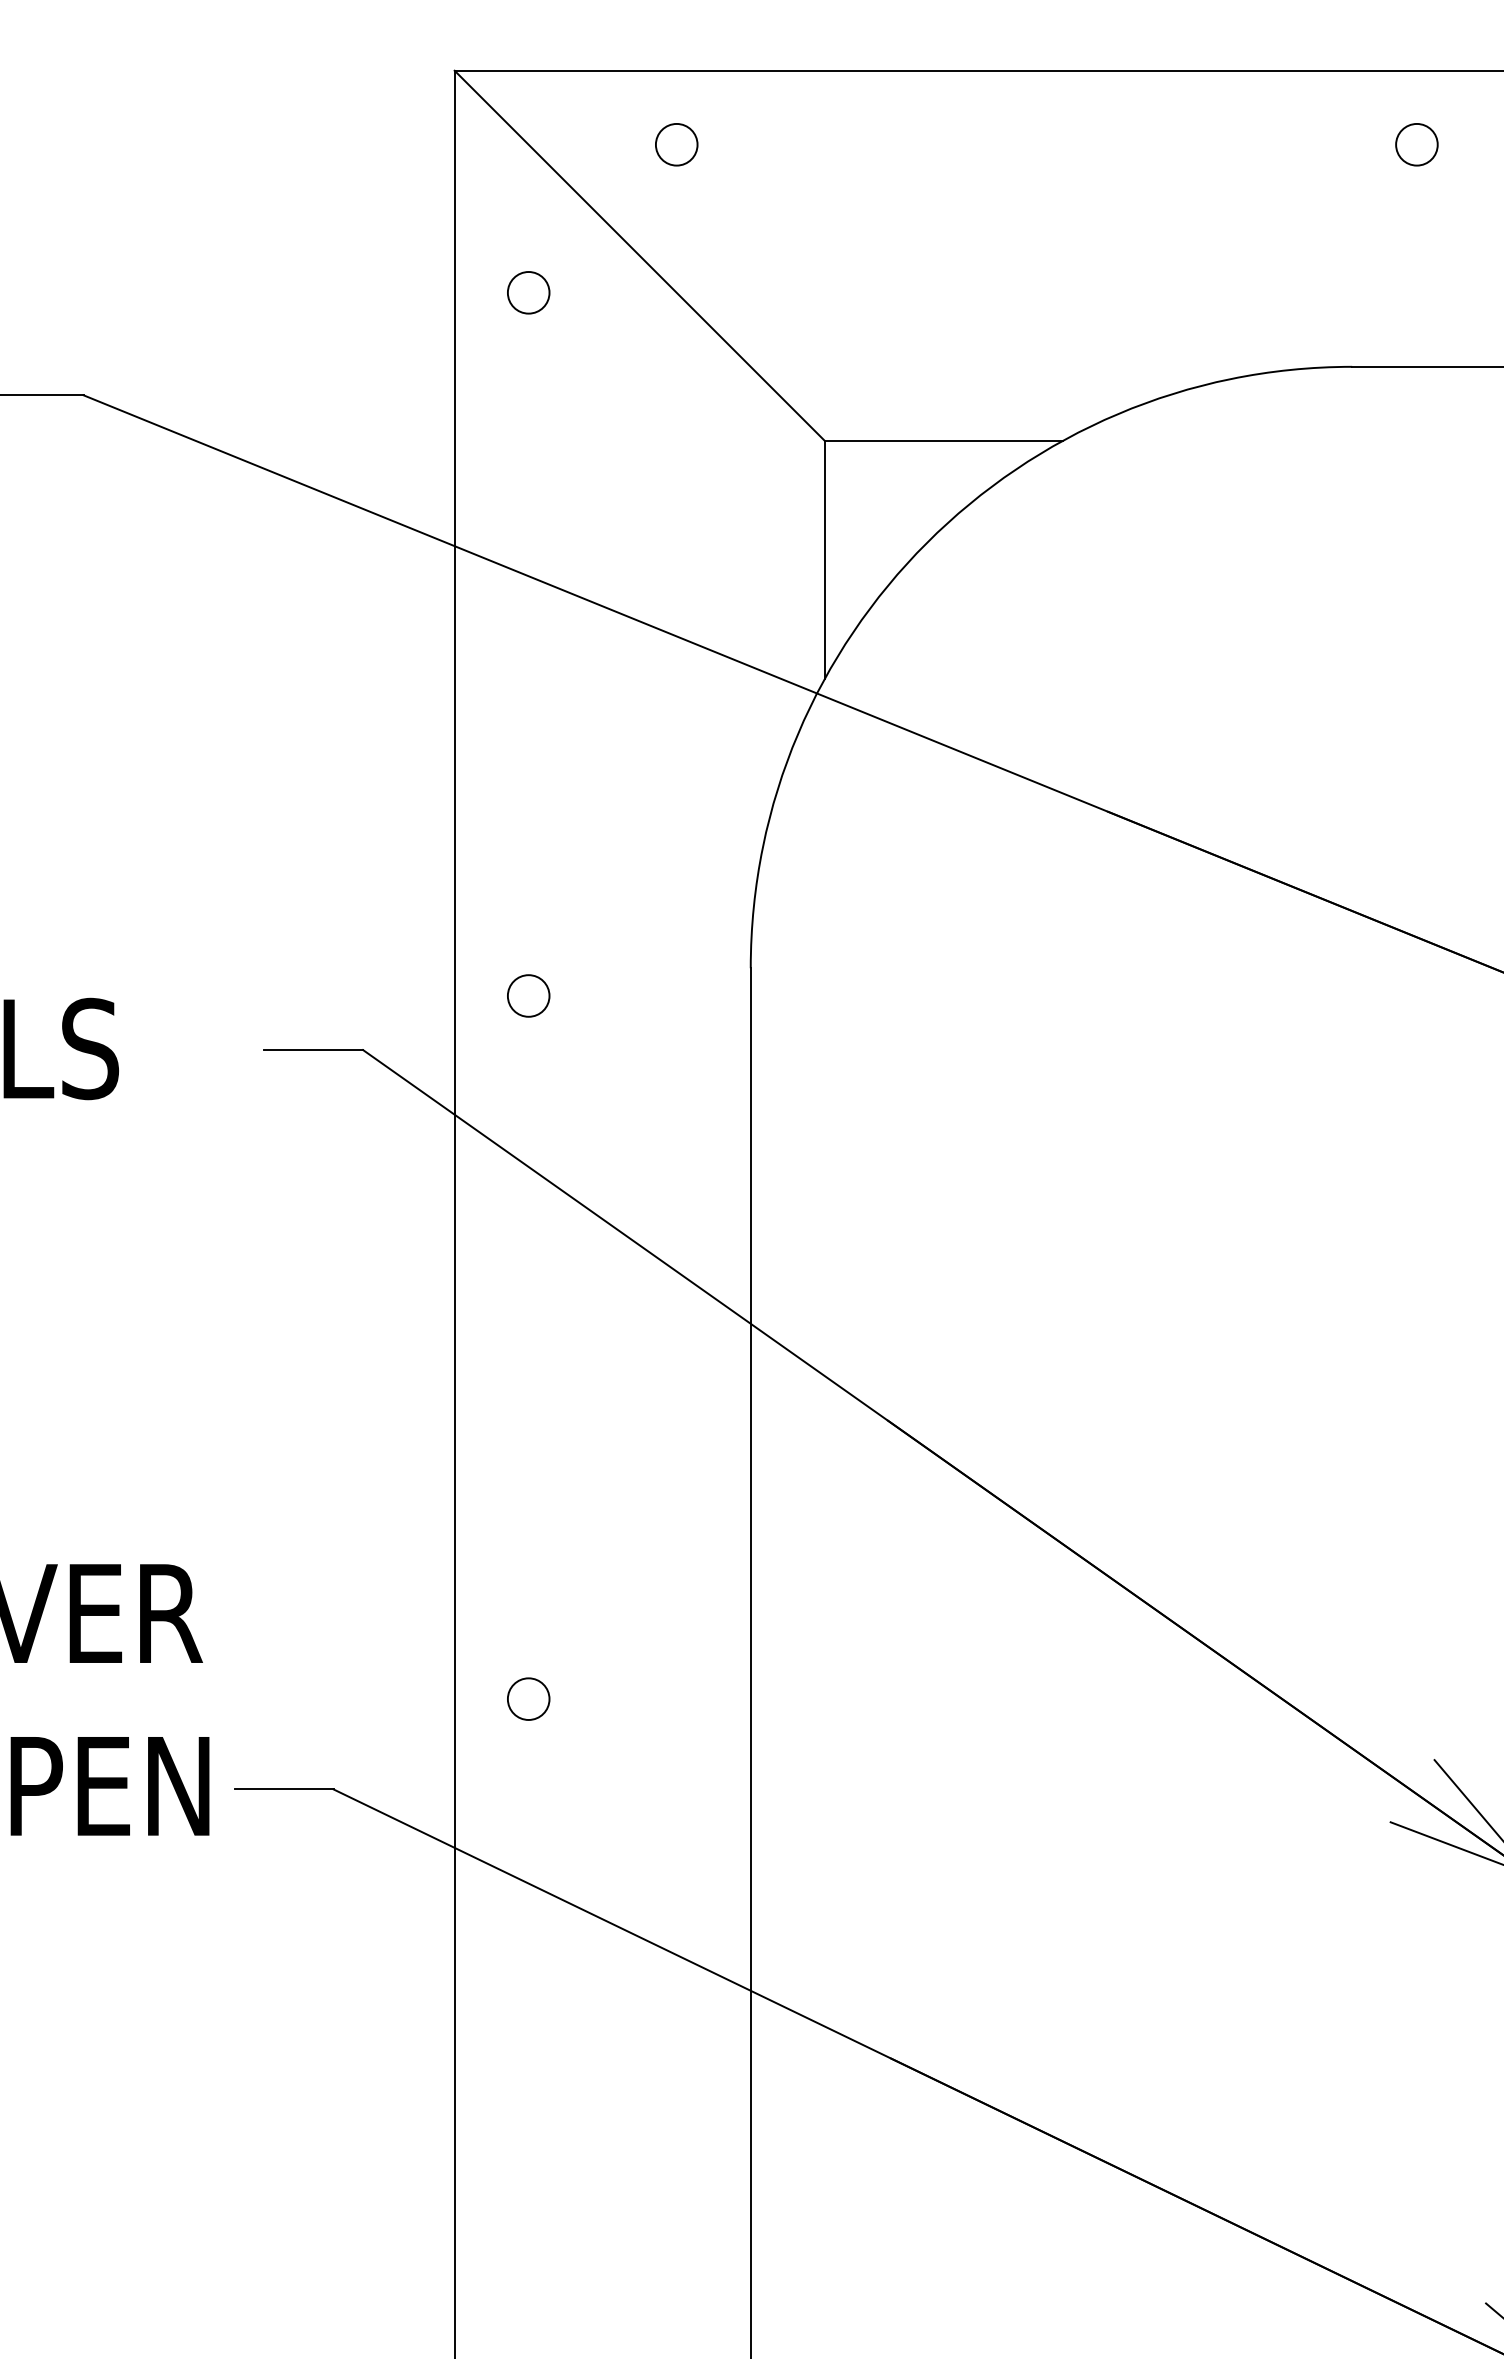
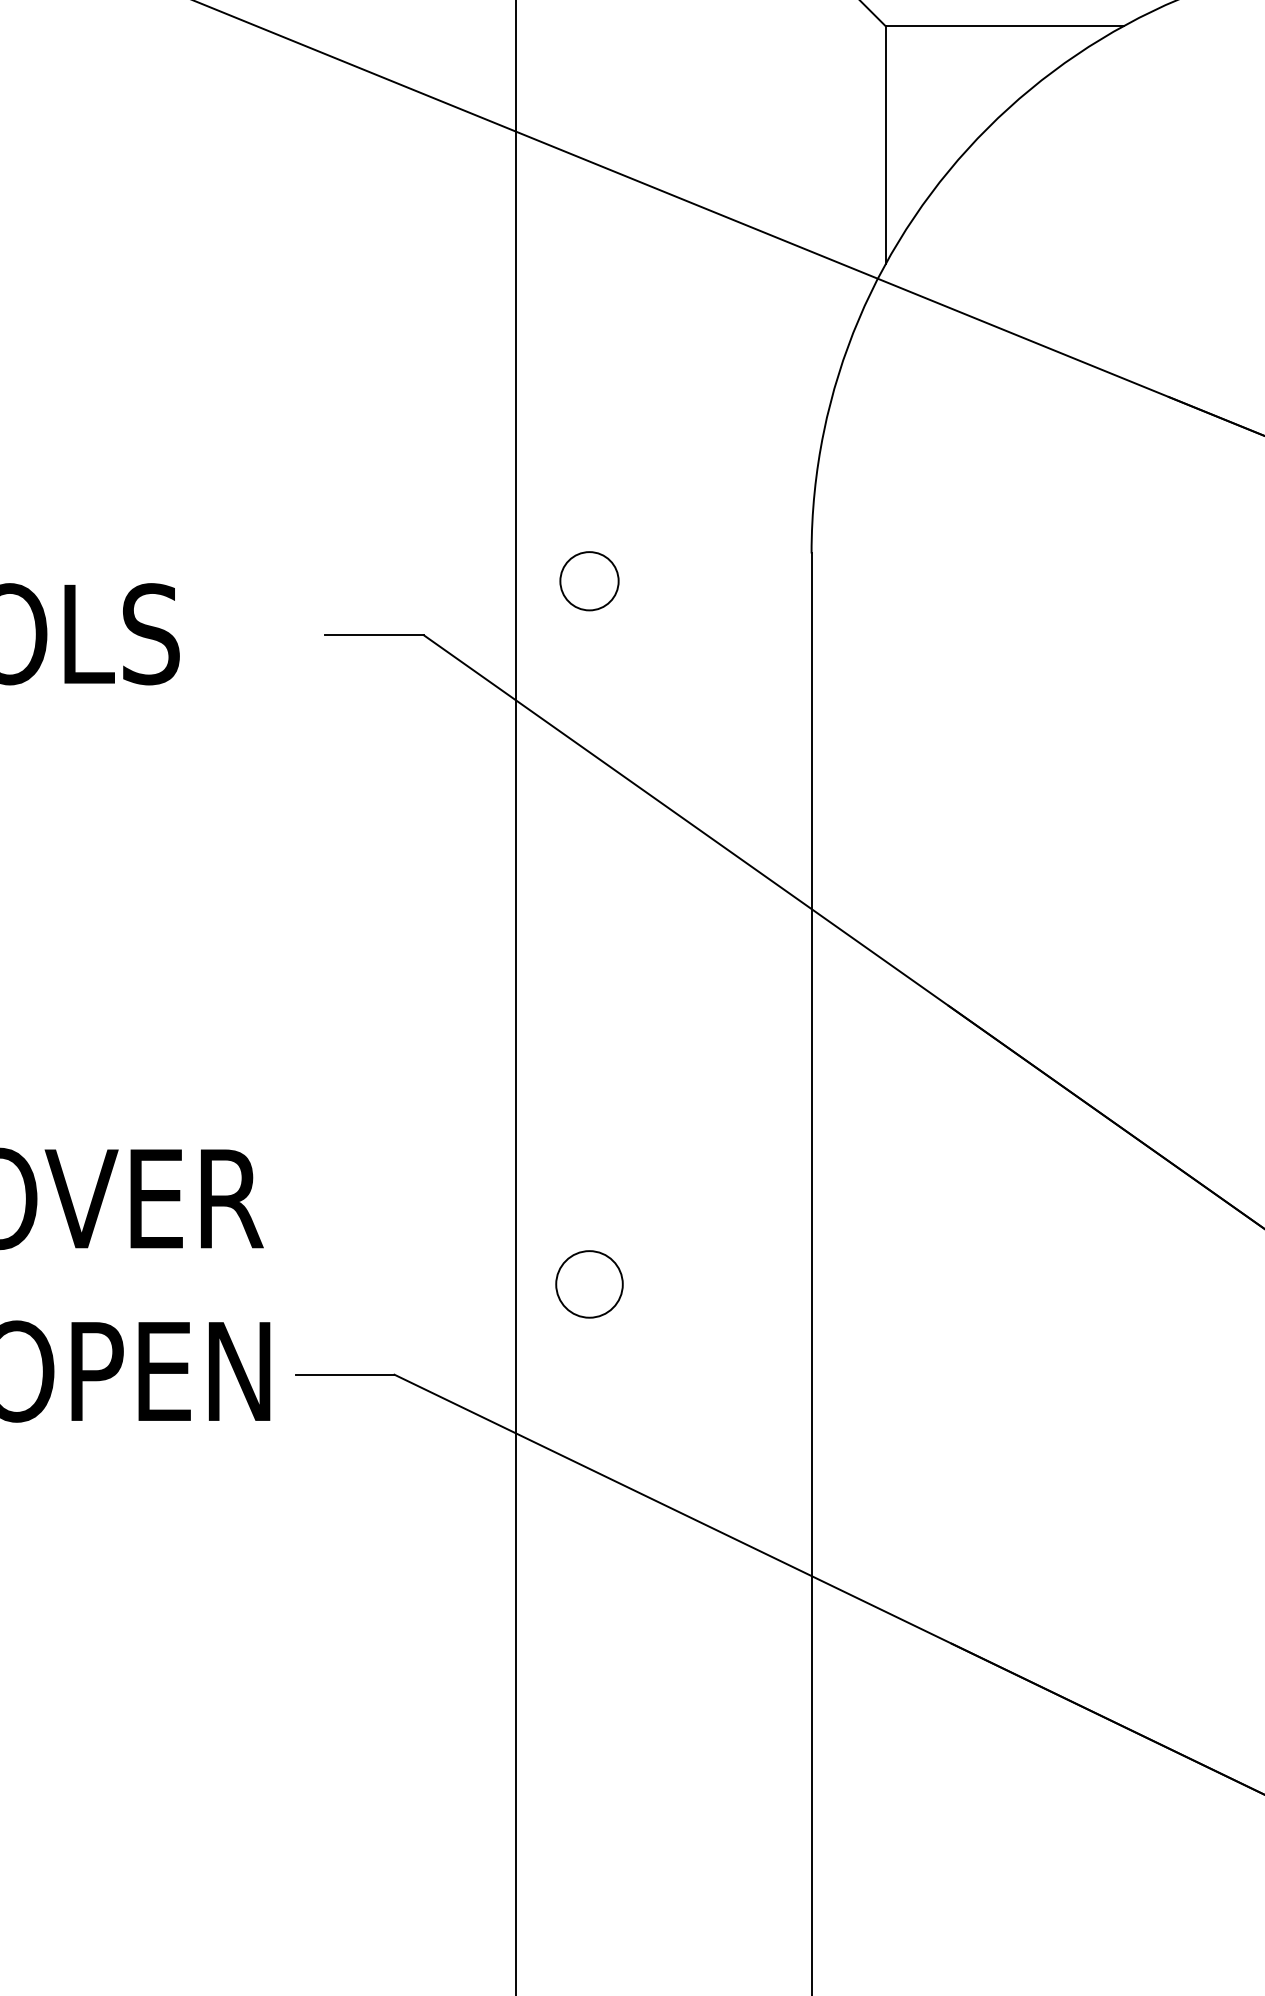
circle: (528, 995) -> (589, 580), size x1.4
circle: (528, 1698) -> (589, 1283), size x1.6

